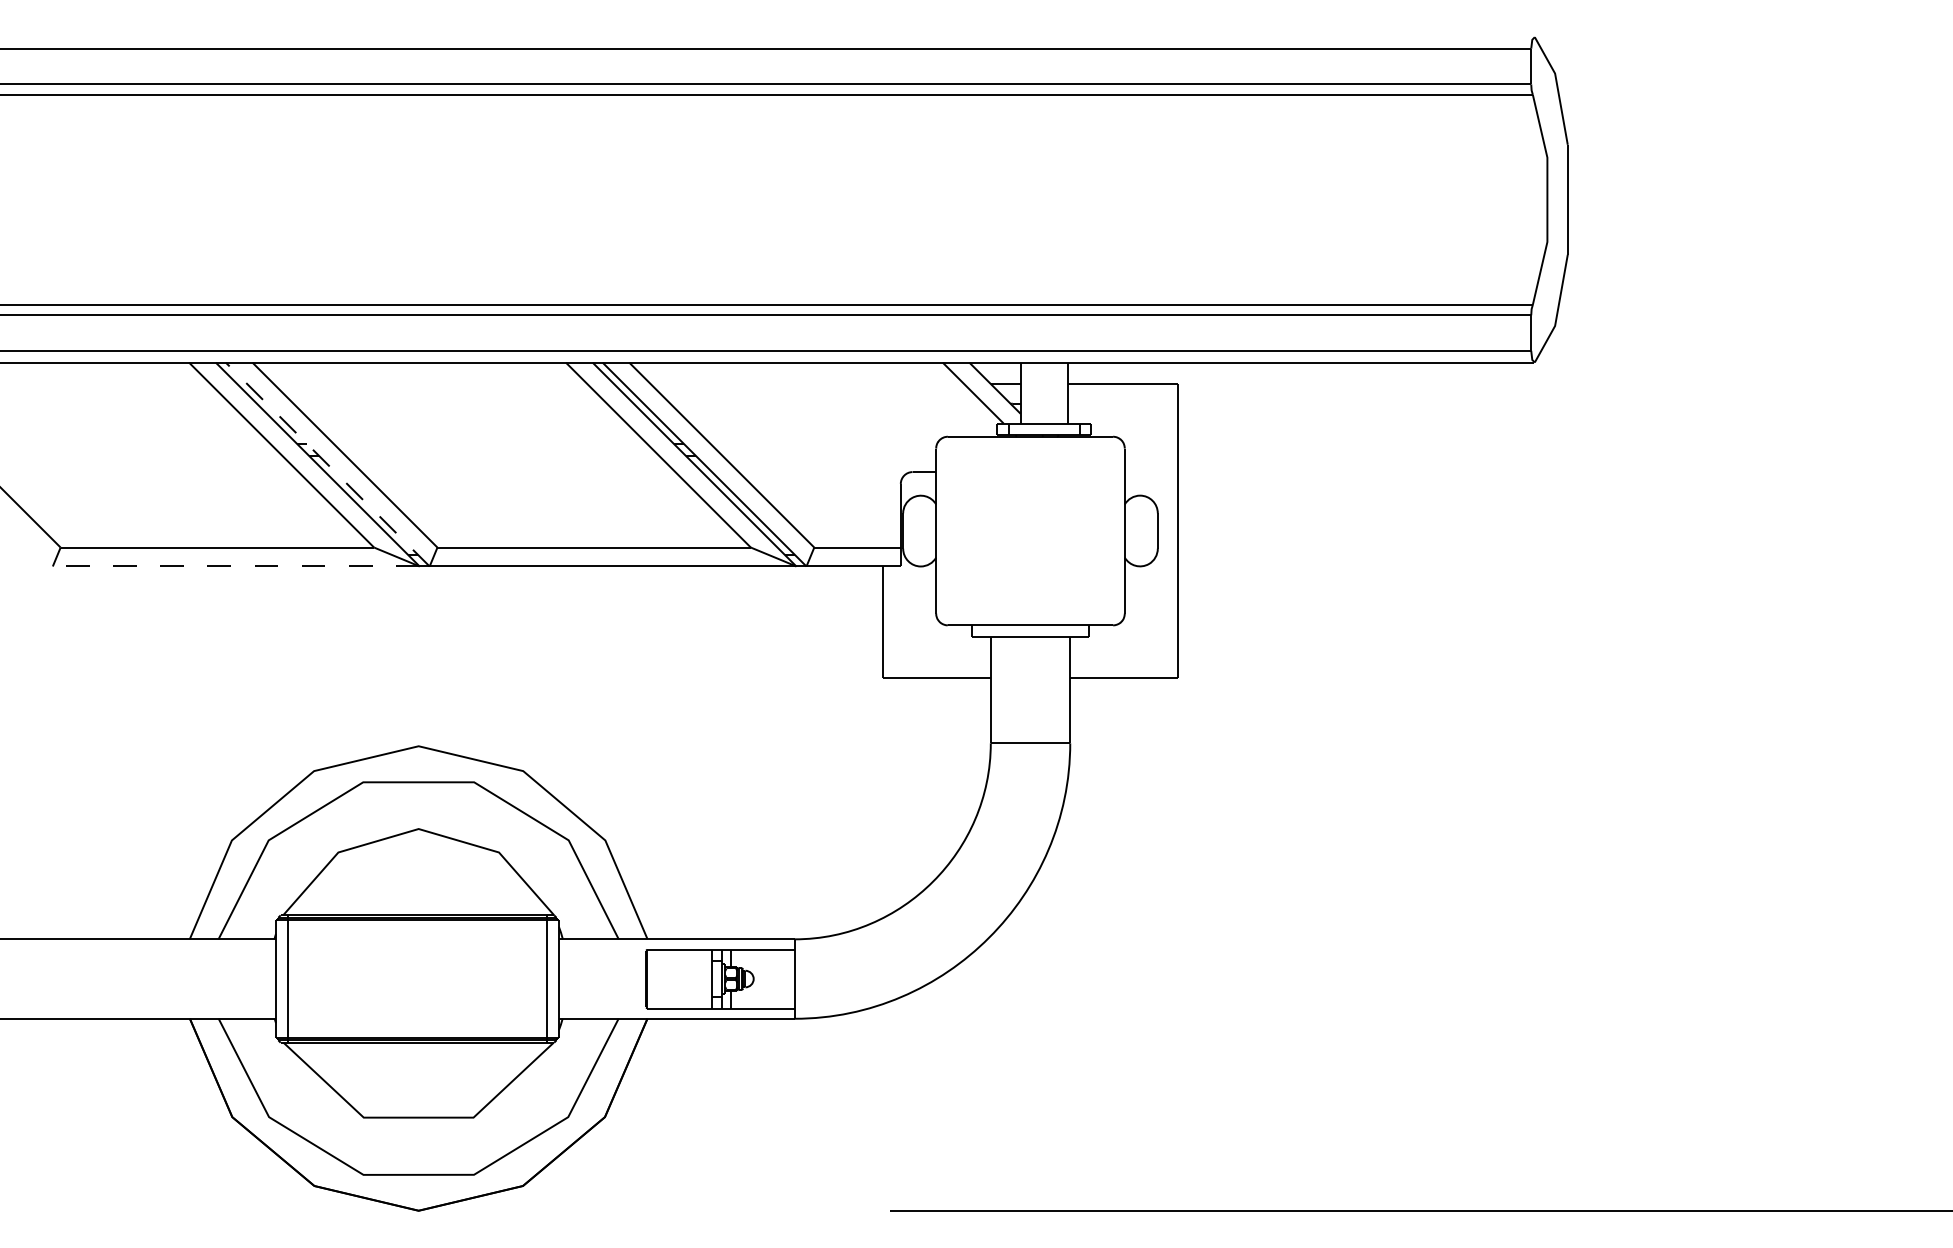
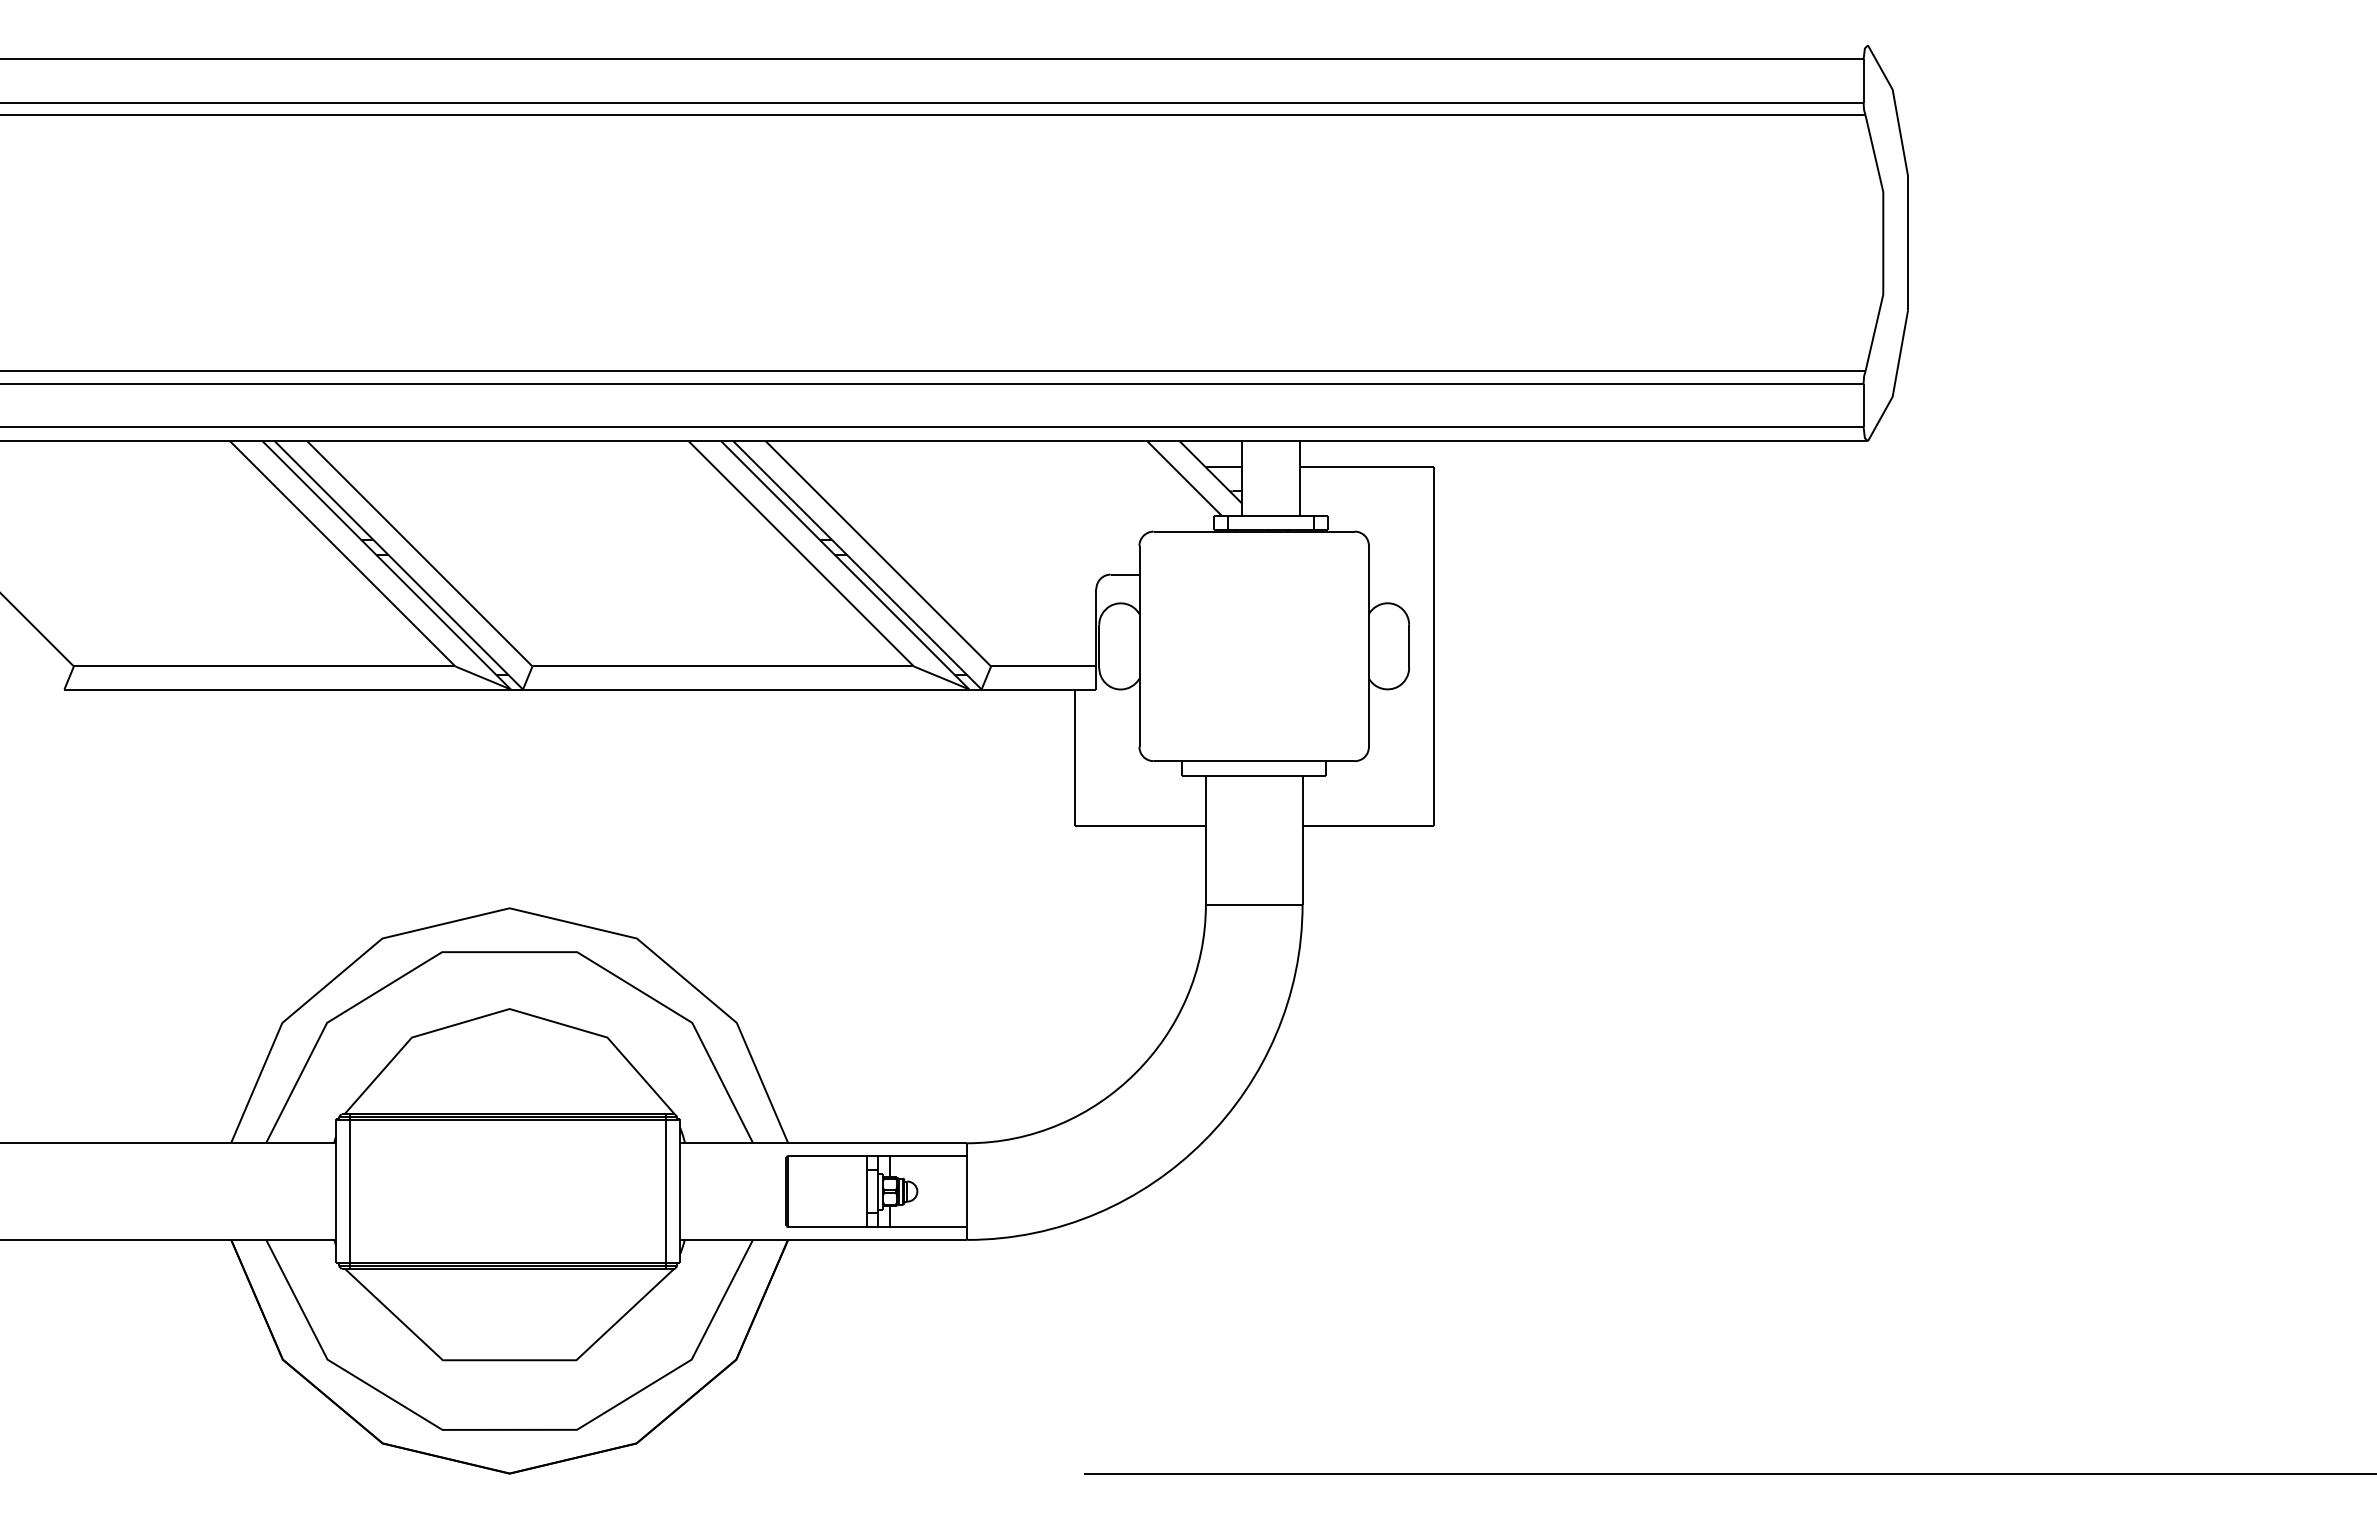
line: (327, 464) -> (398, 565), dashed -> solid
line: (236, 566) -> (287, 689), dashed -> solid

